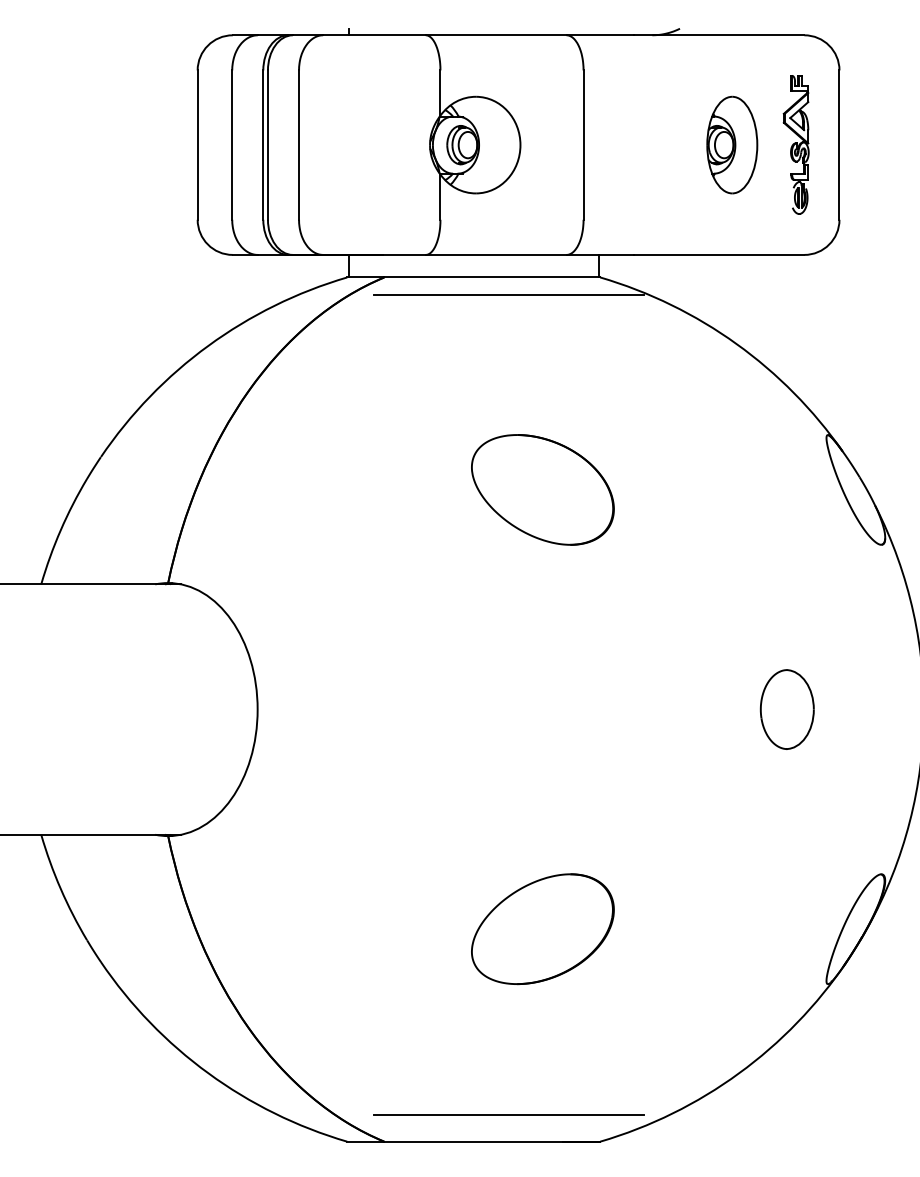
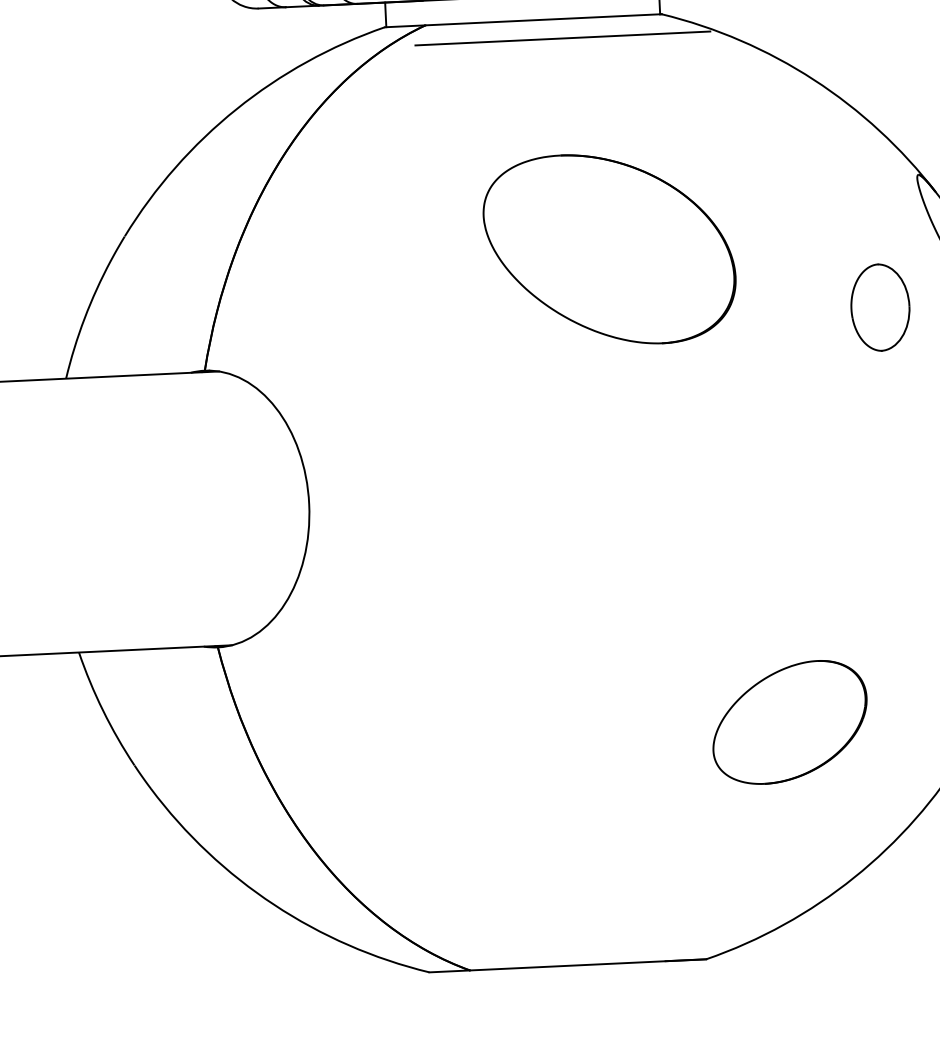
part: (542, 489) -> (609, 249), size x1.6
part: (786, 709) -> (879, 307), moved
part: (542, 929) -> (789, 722), moved
line: (508, 1115) -> (604, 935), removed

